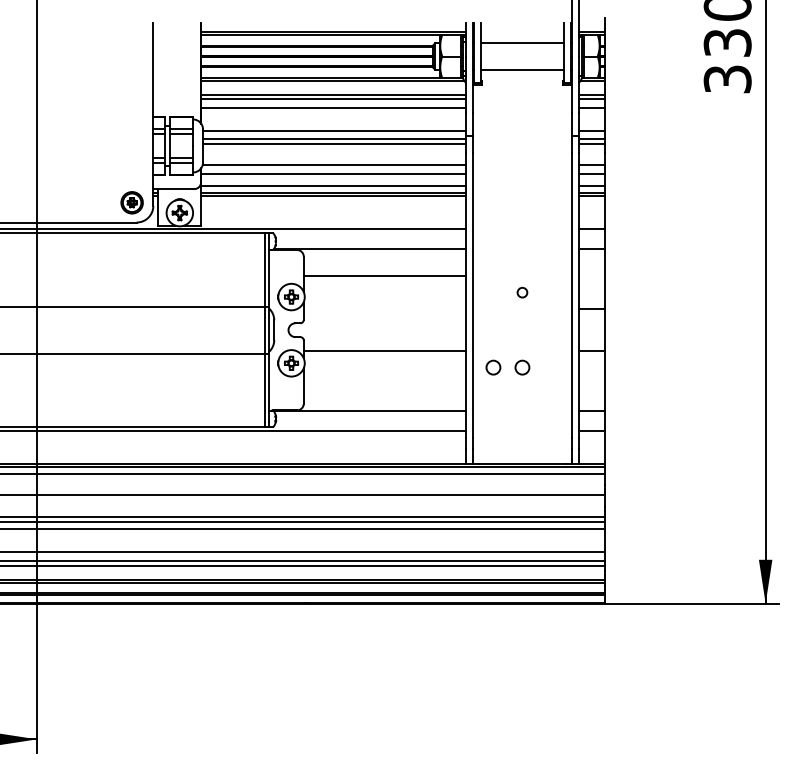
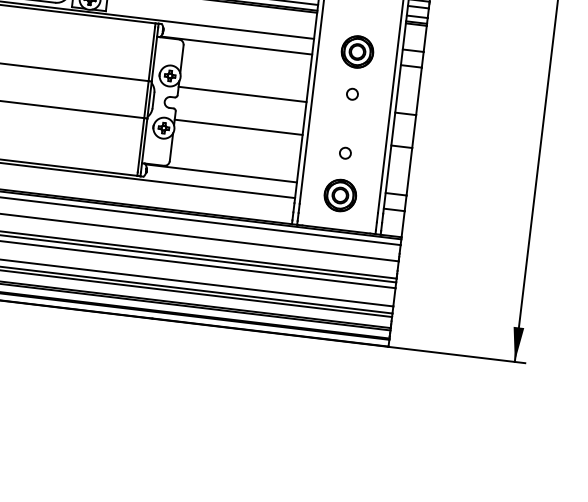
part: (522, 238) -> (357, 51), added
line: (384, 276) -> (242, 94), moved
circle: (522, 292) -> (352, 94), size x1.43
circle: (493, 367) -> (322, 150), removed
part: (522, 421) -> (340, 195), added

